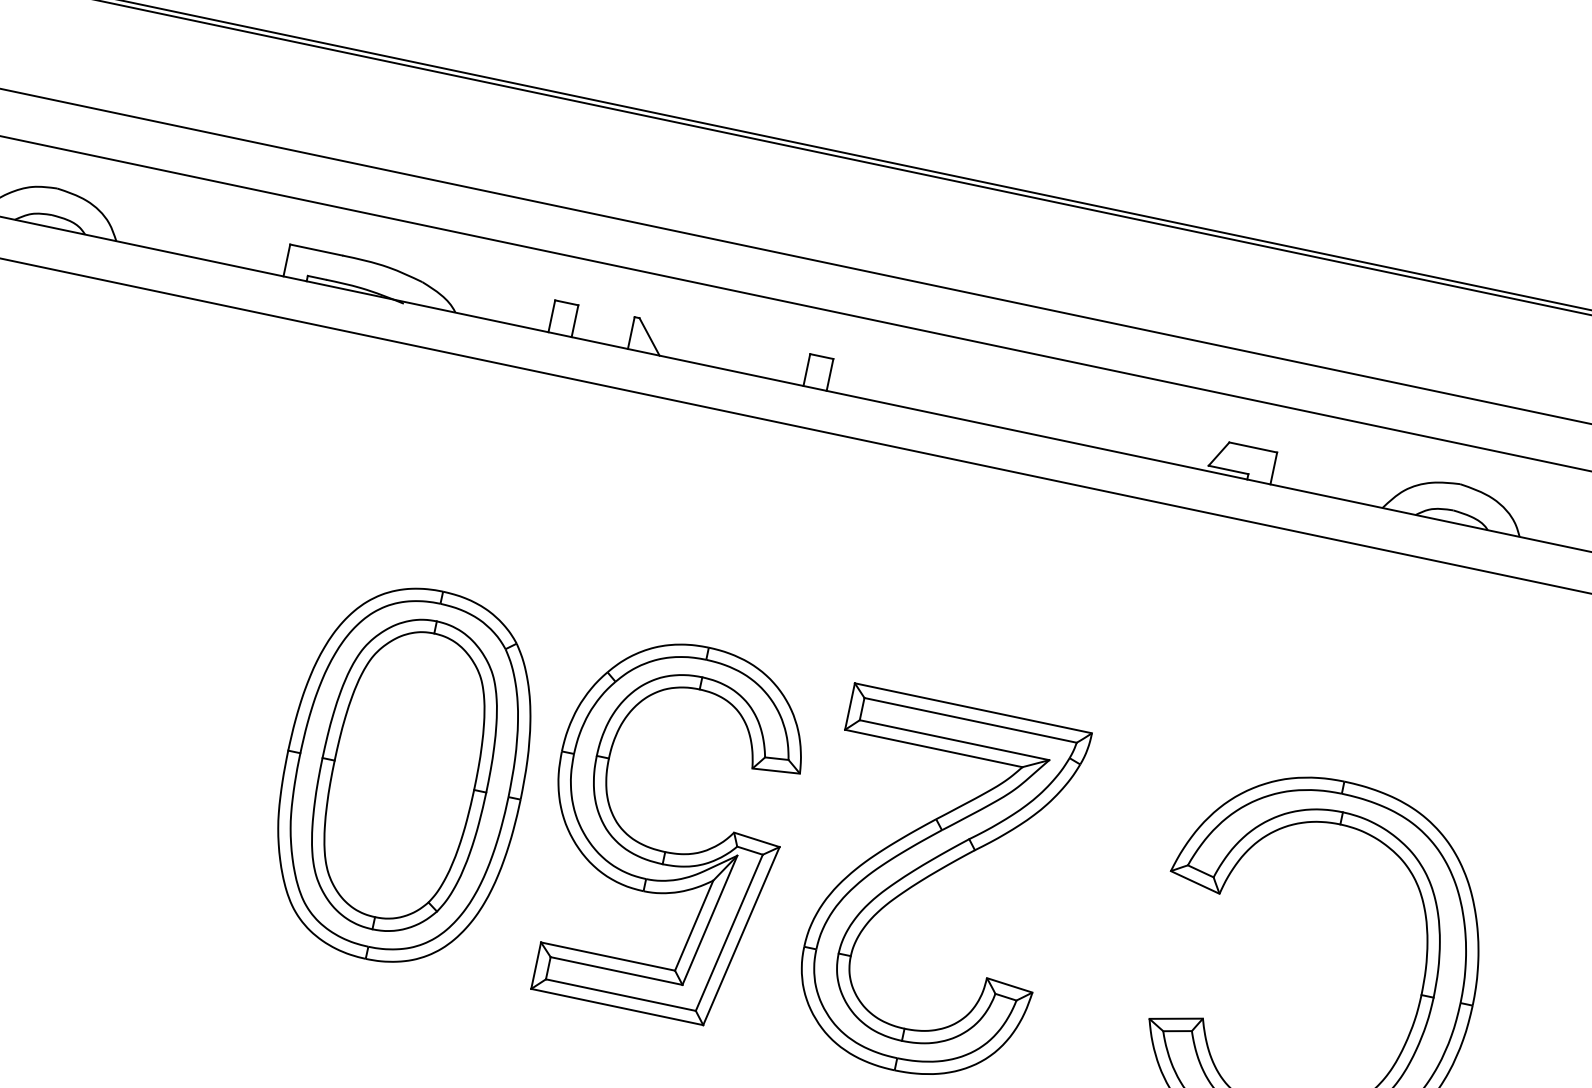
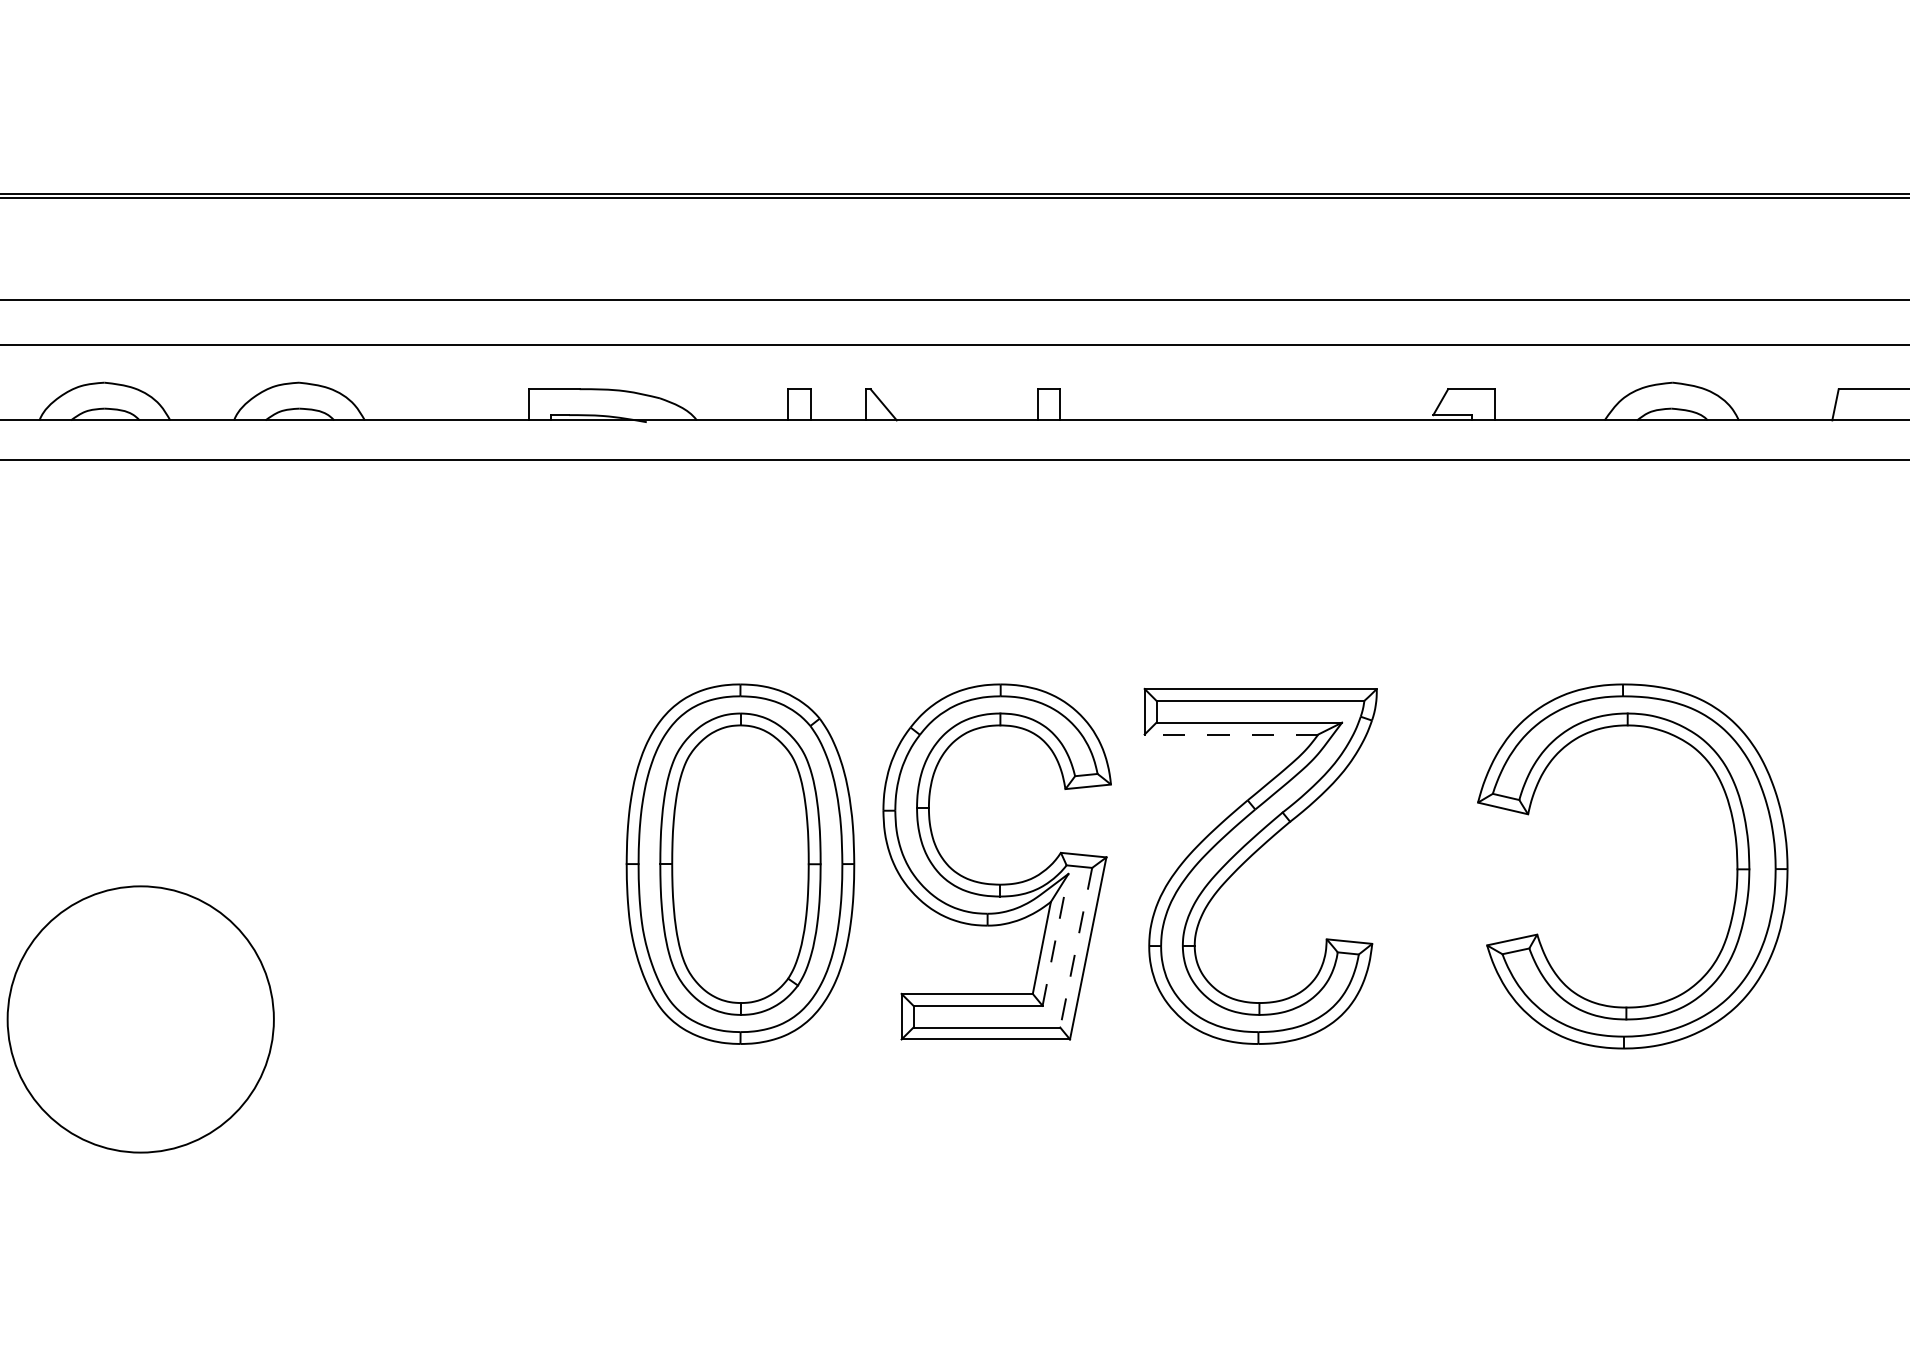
line: (933, 748) -> (1231, 734), solid -> dashed
line: (709, 919) -> (1055, 939), solid -> dashed
line: (729, 933) -> (1076, 948), solid -> dashed

